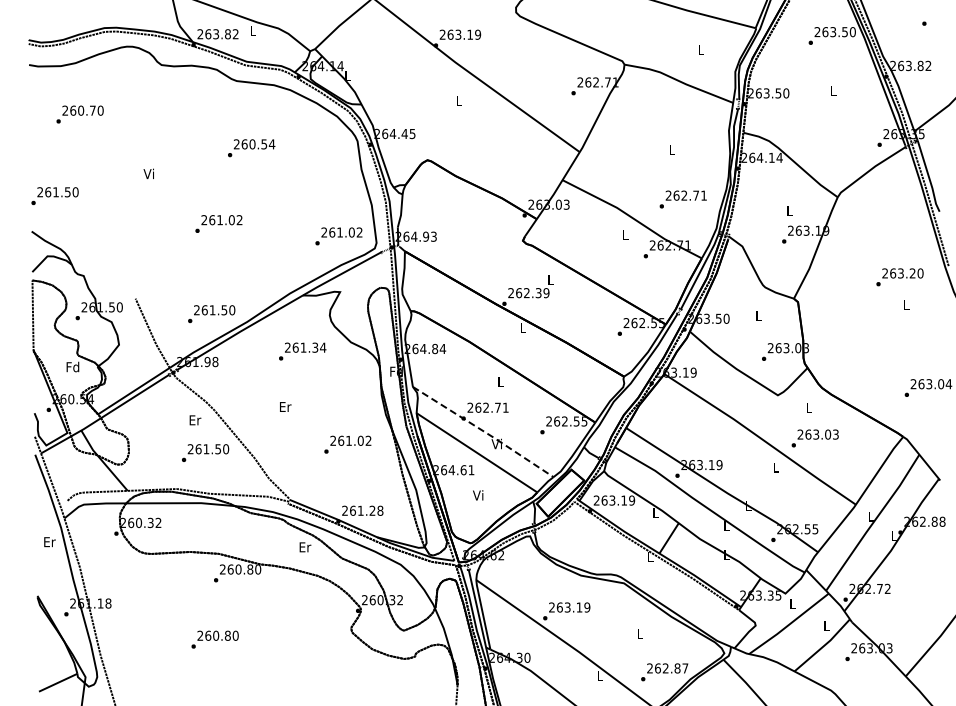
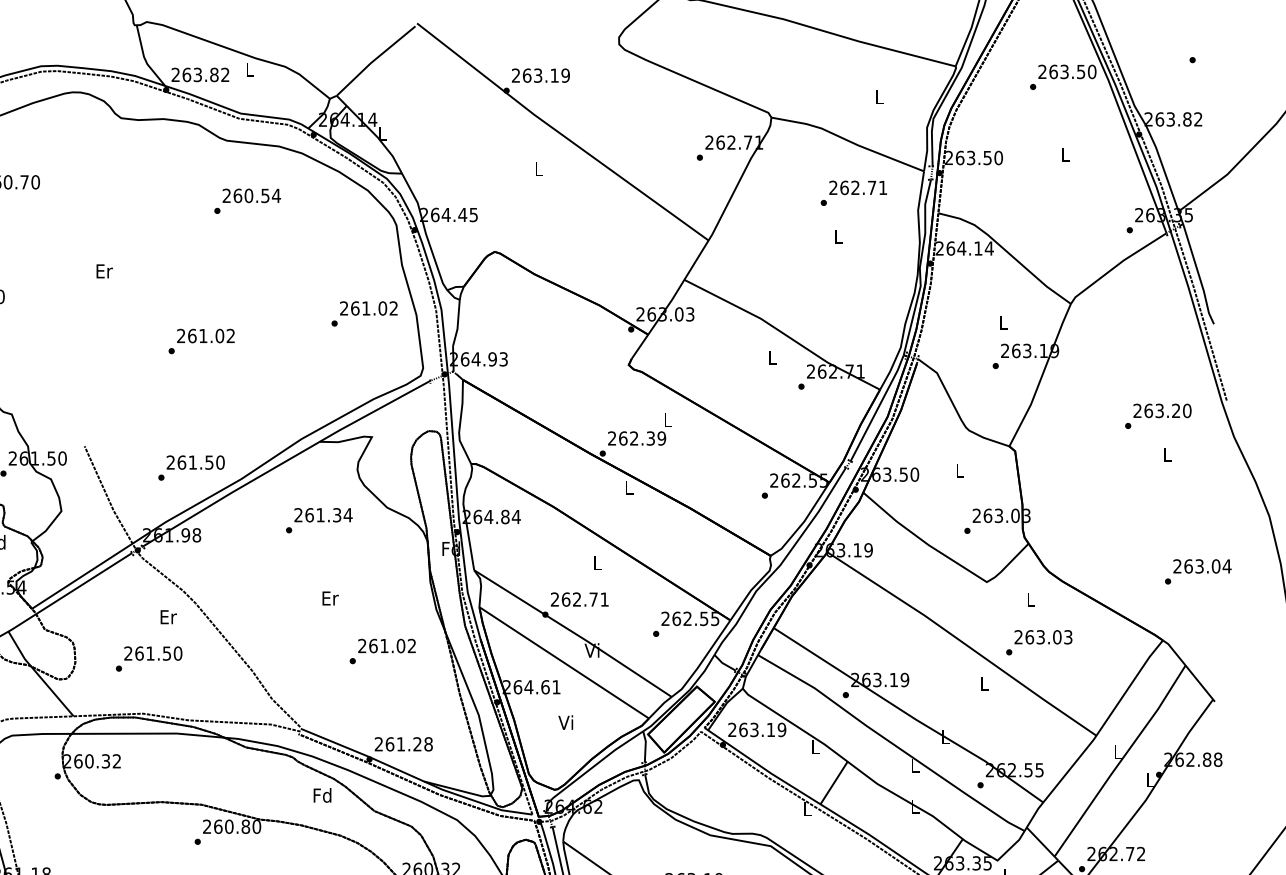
text: (251, 148) -> (247, 201), moved
text: (149, 173) -> (104, 270), Vi -> Er
text: (682, 199) -> (852, 193), moved
text: (338, 236) -> (364, 314), moved
text: (285, 406) -> (330, 597), moved
line: (484, 431) -> (574, 632), dashed -> solid
text: (205, 452) -> (149, 658), moved
text: (304, 547) -> (321, 795), Er -> Fd

